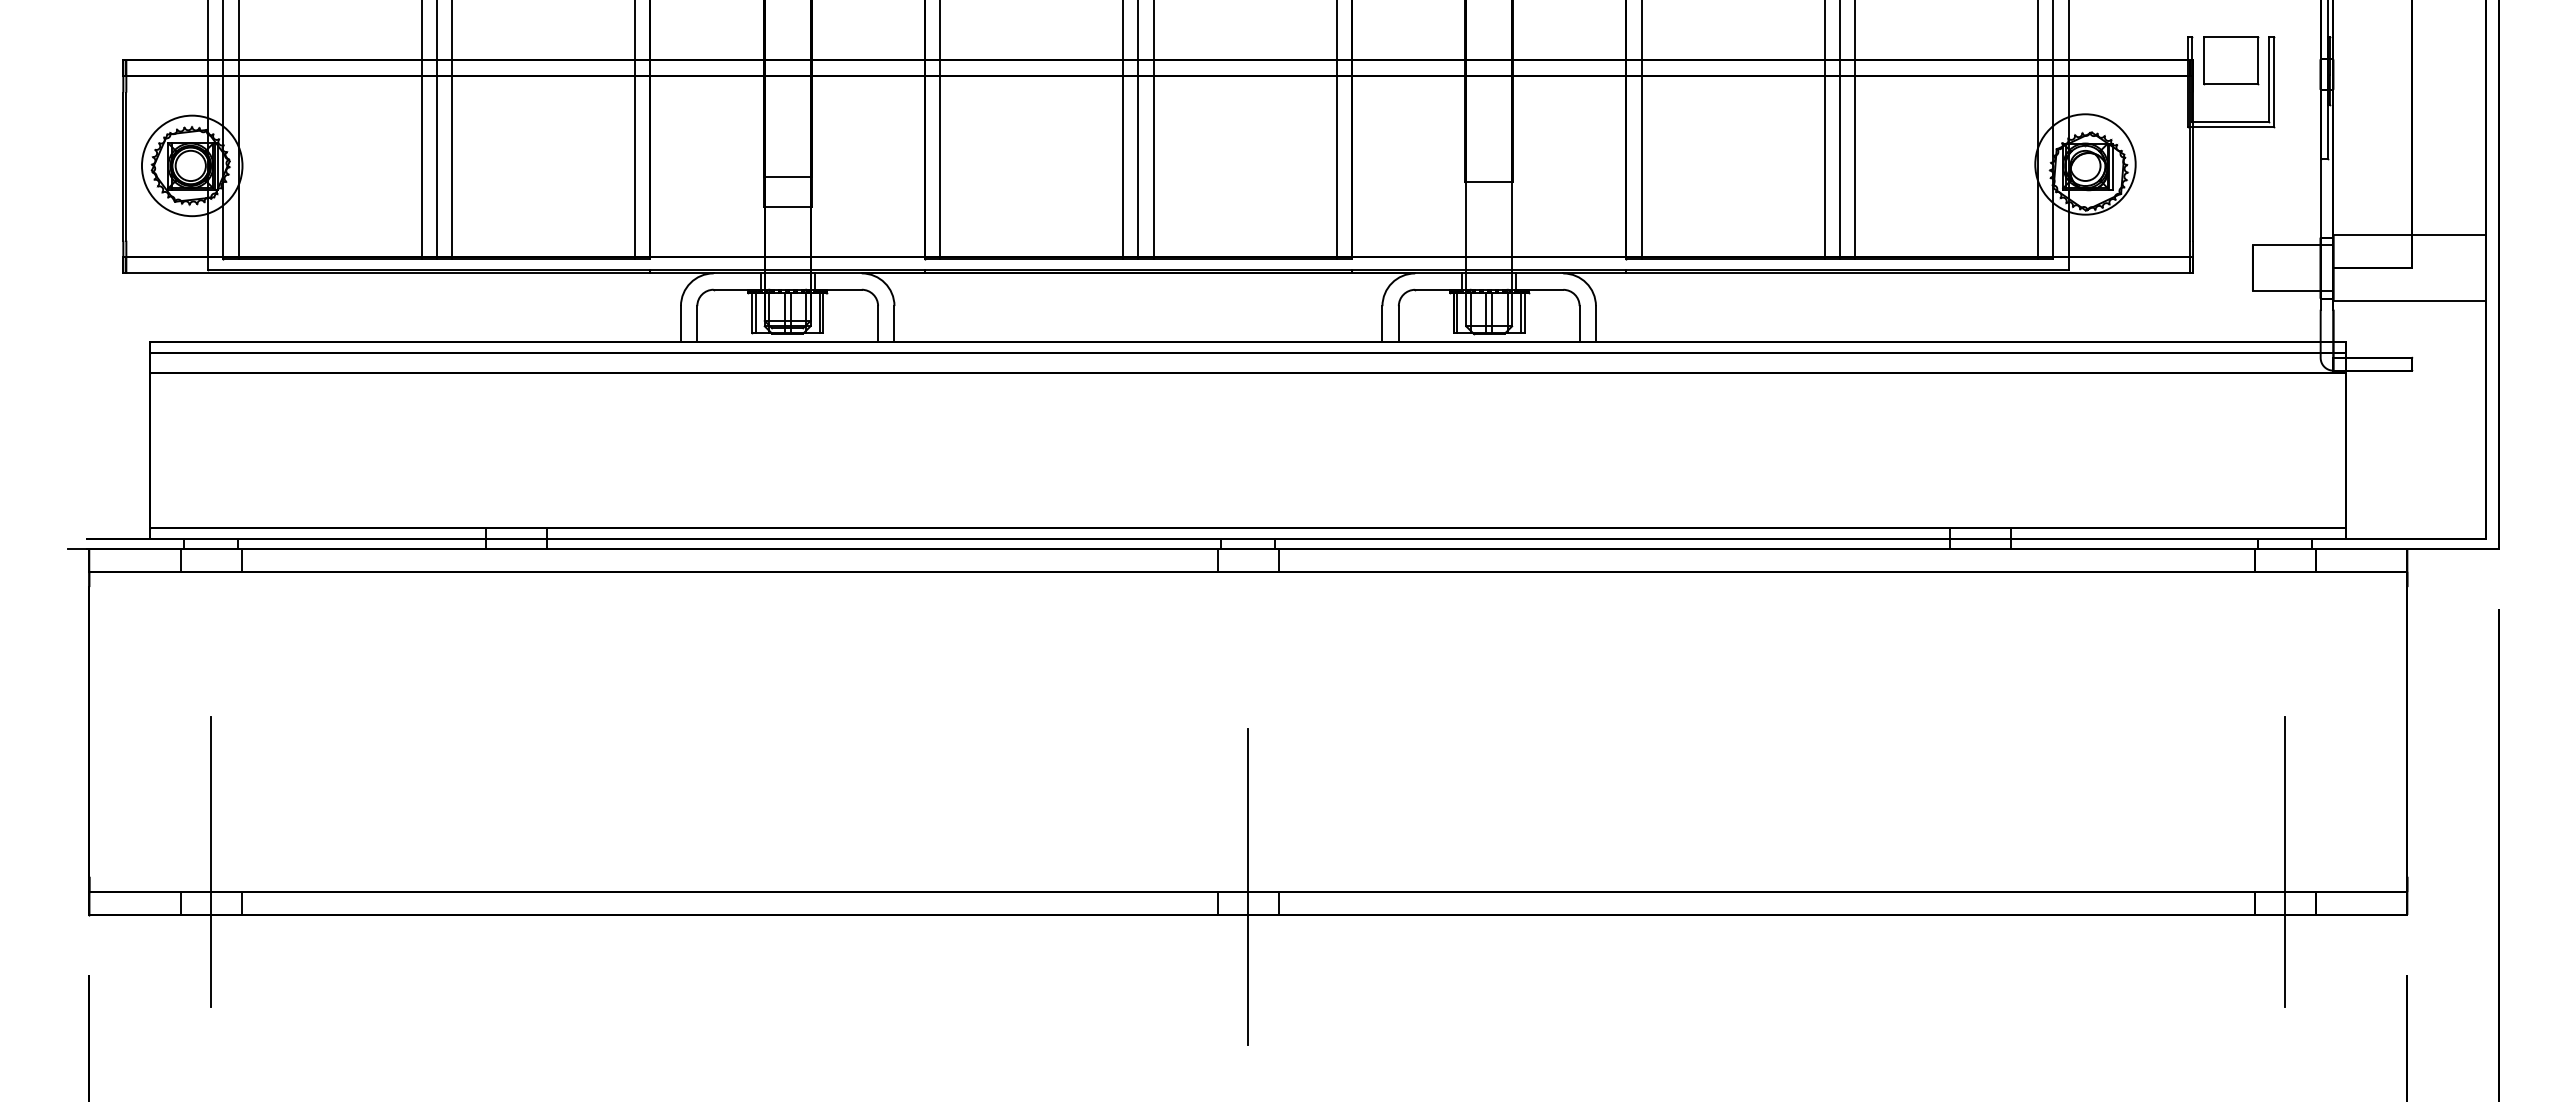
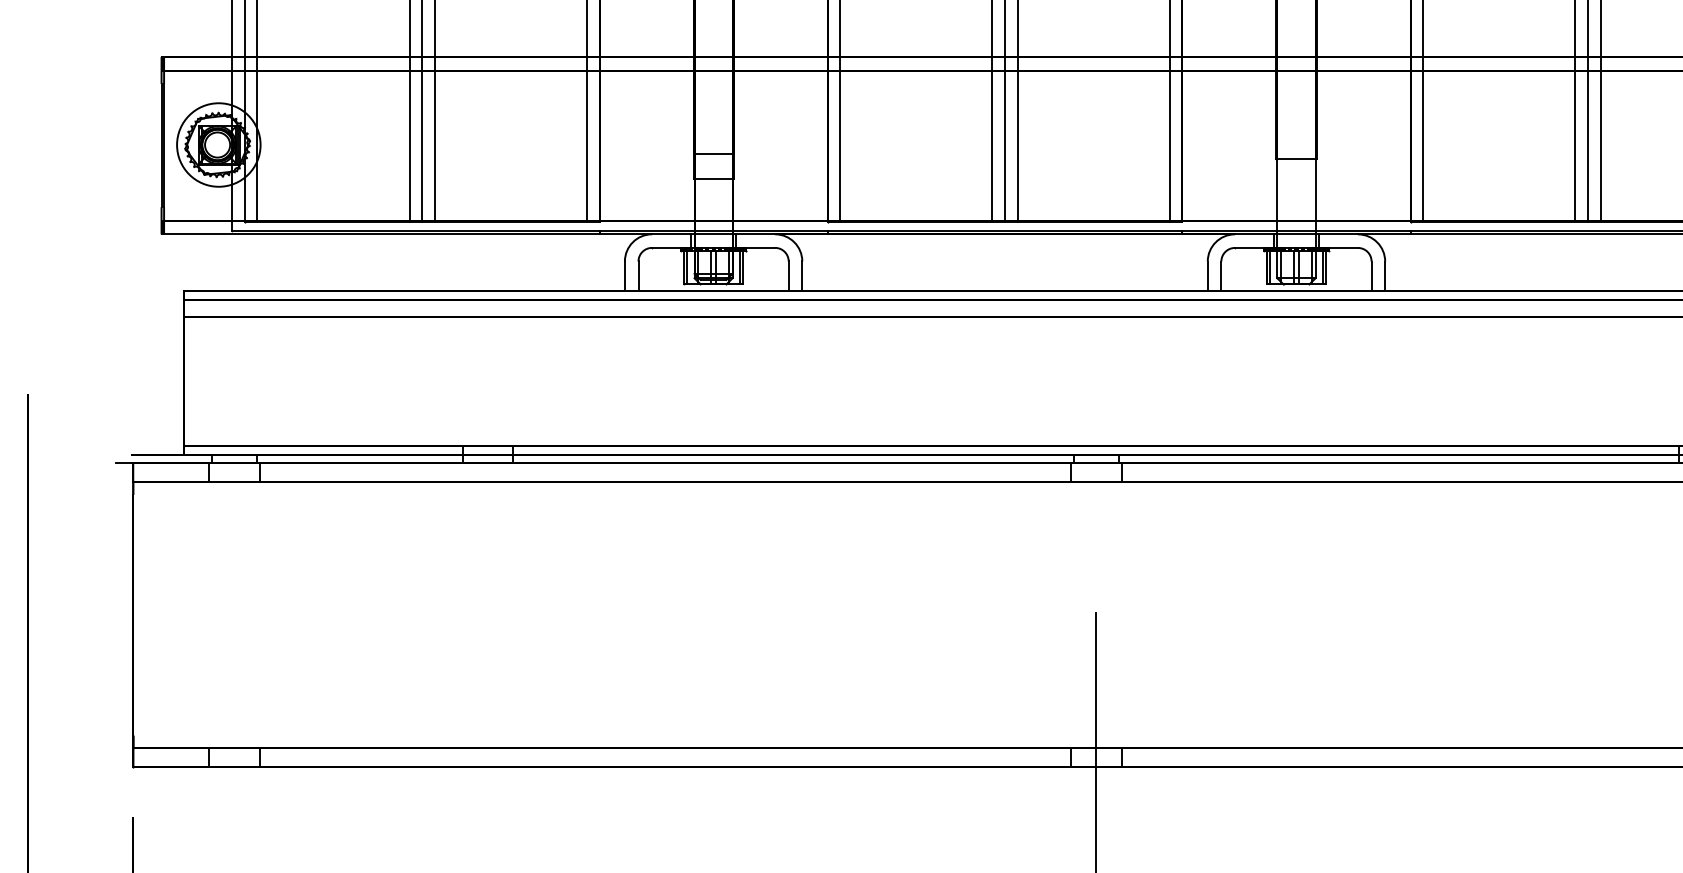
line: (211, 861) -> (234, 722), removed

